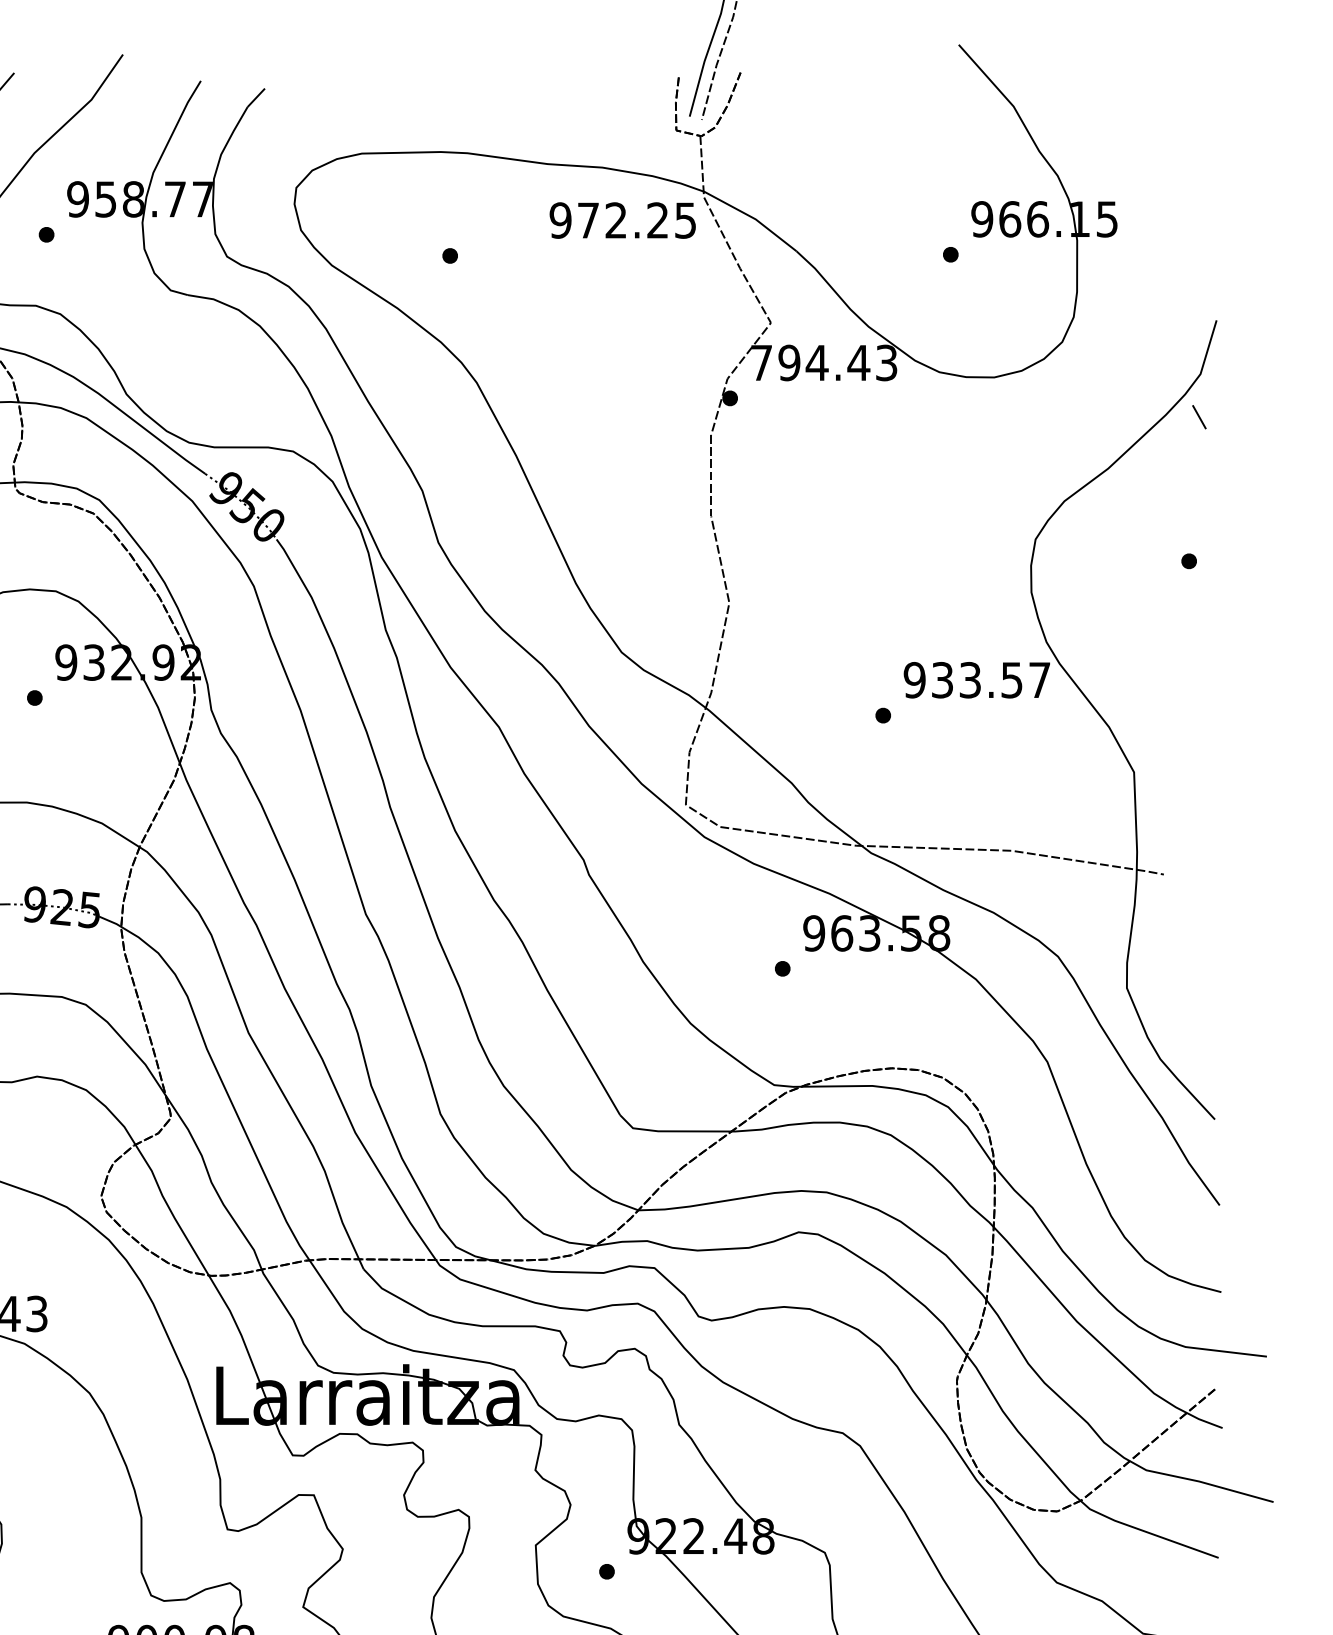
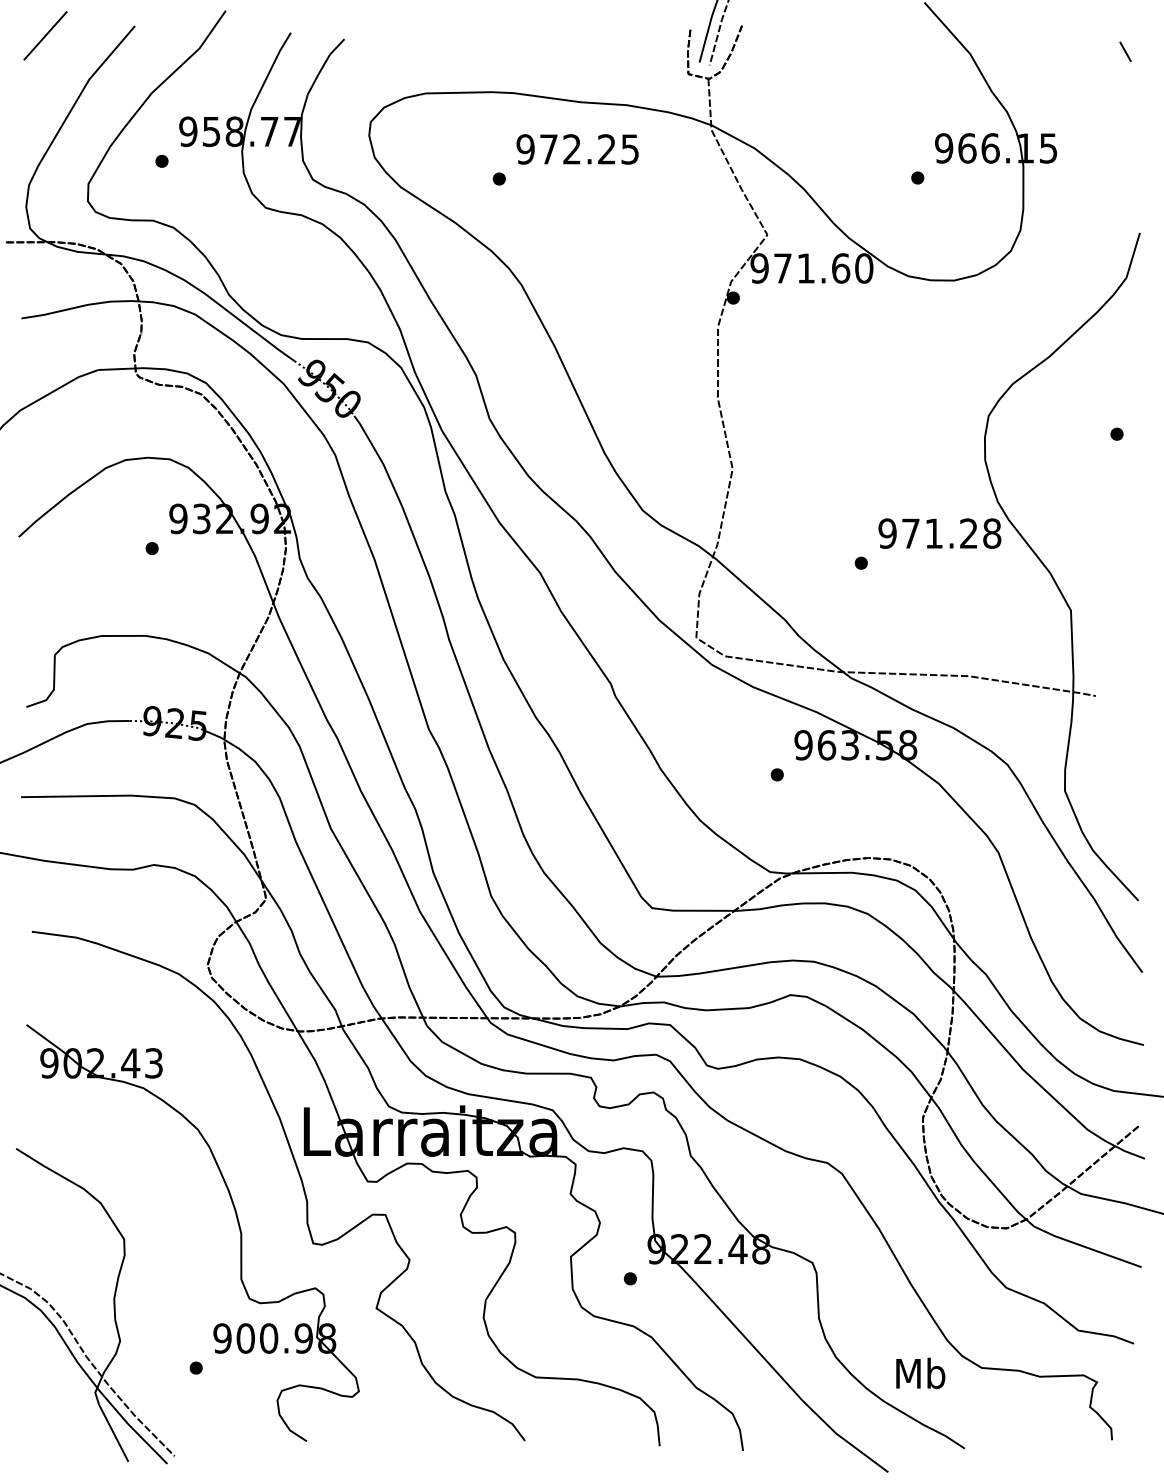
text: (622, 220) -> (577, 149), moved
text: (823, 362) -> (811, 268), 794.43 -> 971.60
line: (1199, 416) -> (1125, 51), moved
text: (991, 680) -> (951, 533), 933.57 -> 971.28

